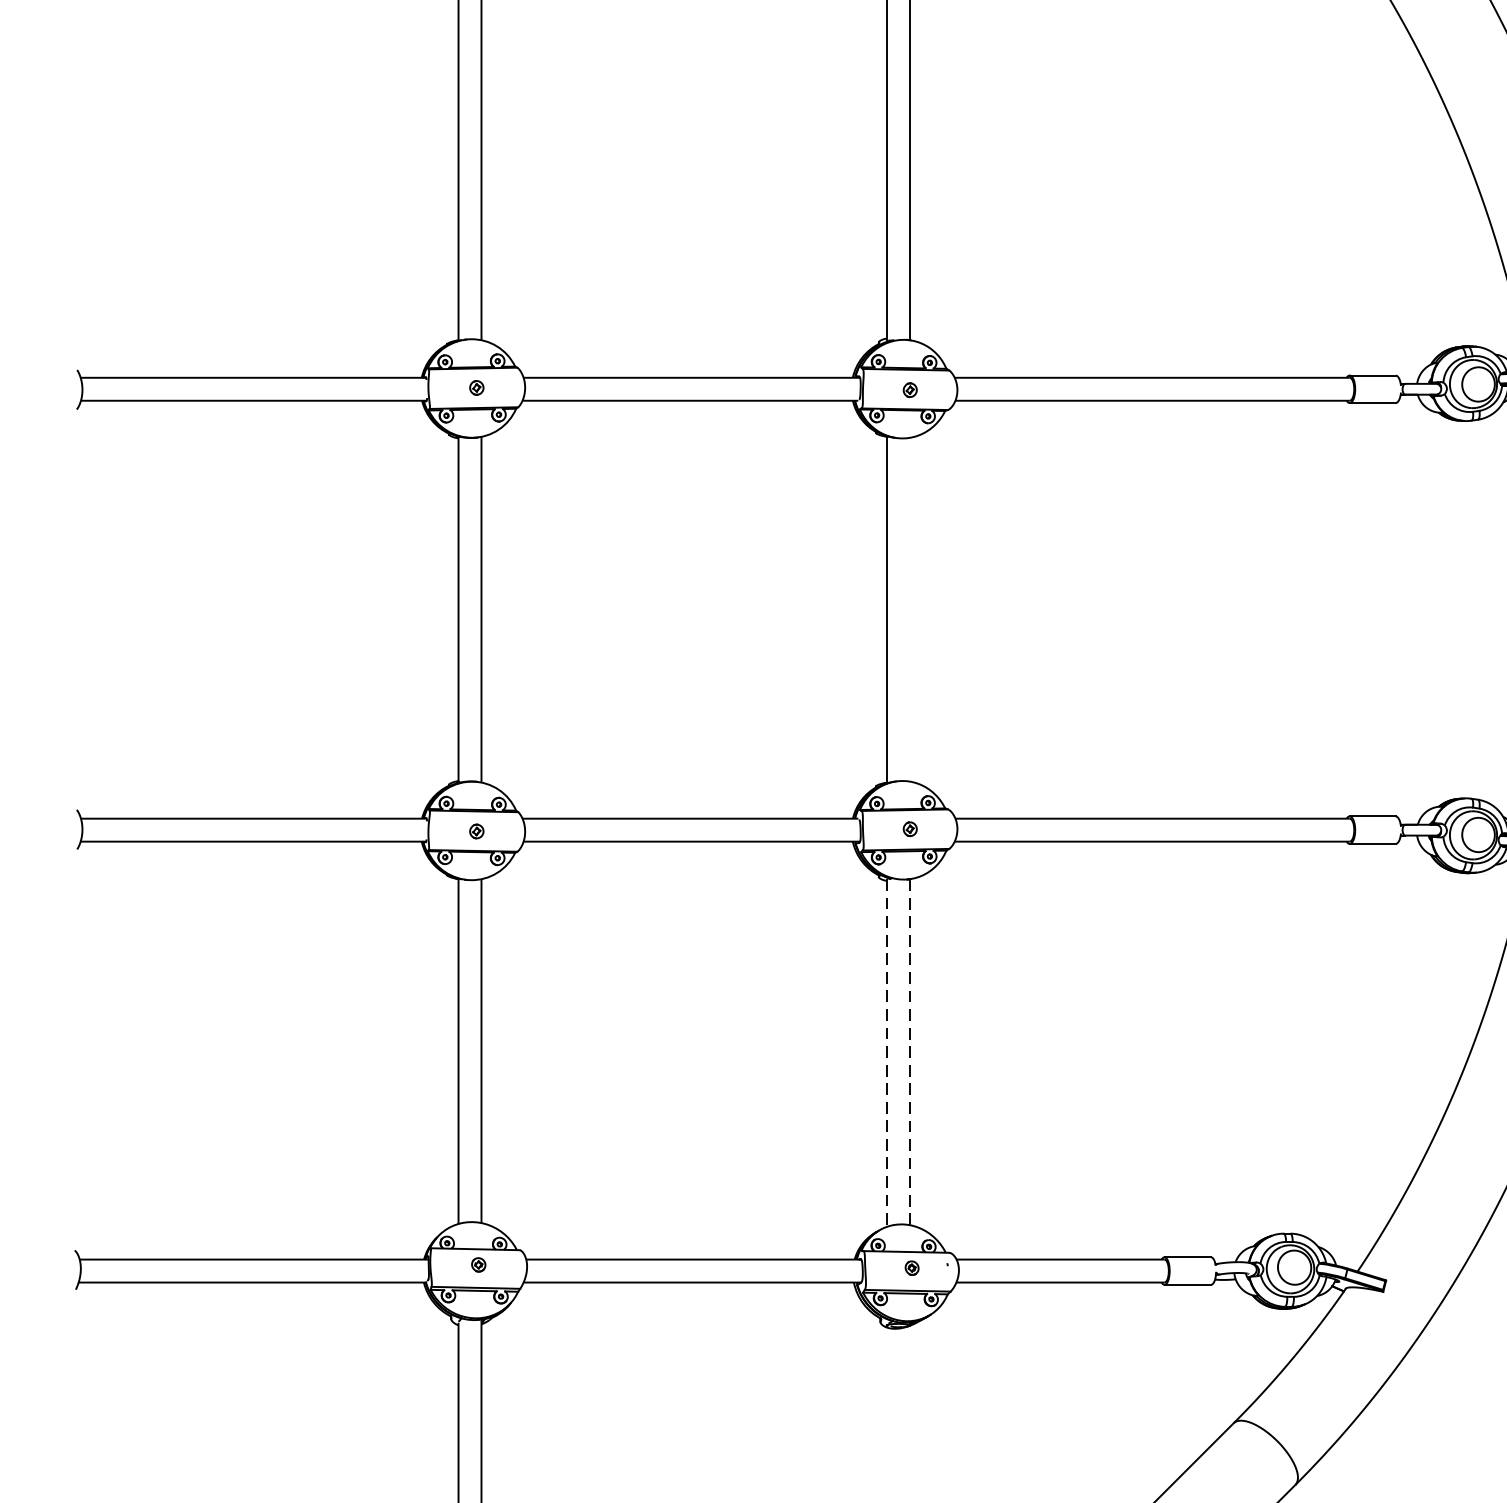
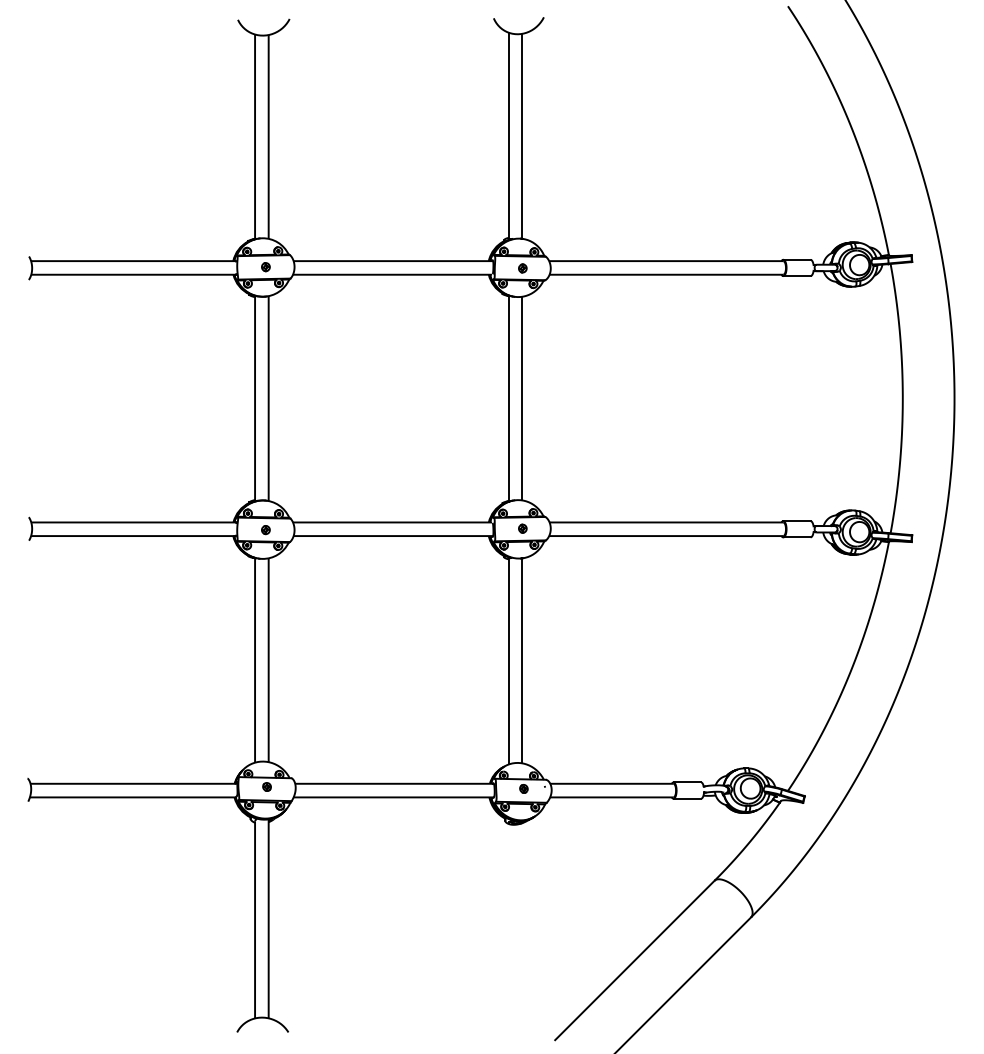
line: (909, 609) -> (522, 398), added
line: (909, 1051) -> (522, 660), dashed -> solid
line: (886, 1053) -> (508, 661), dashed -> solid

